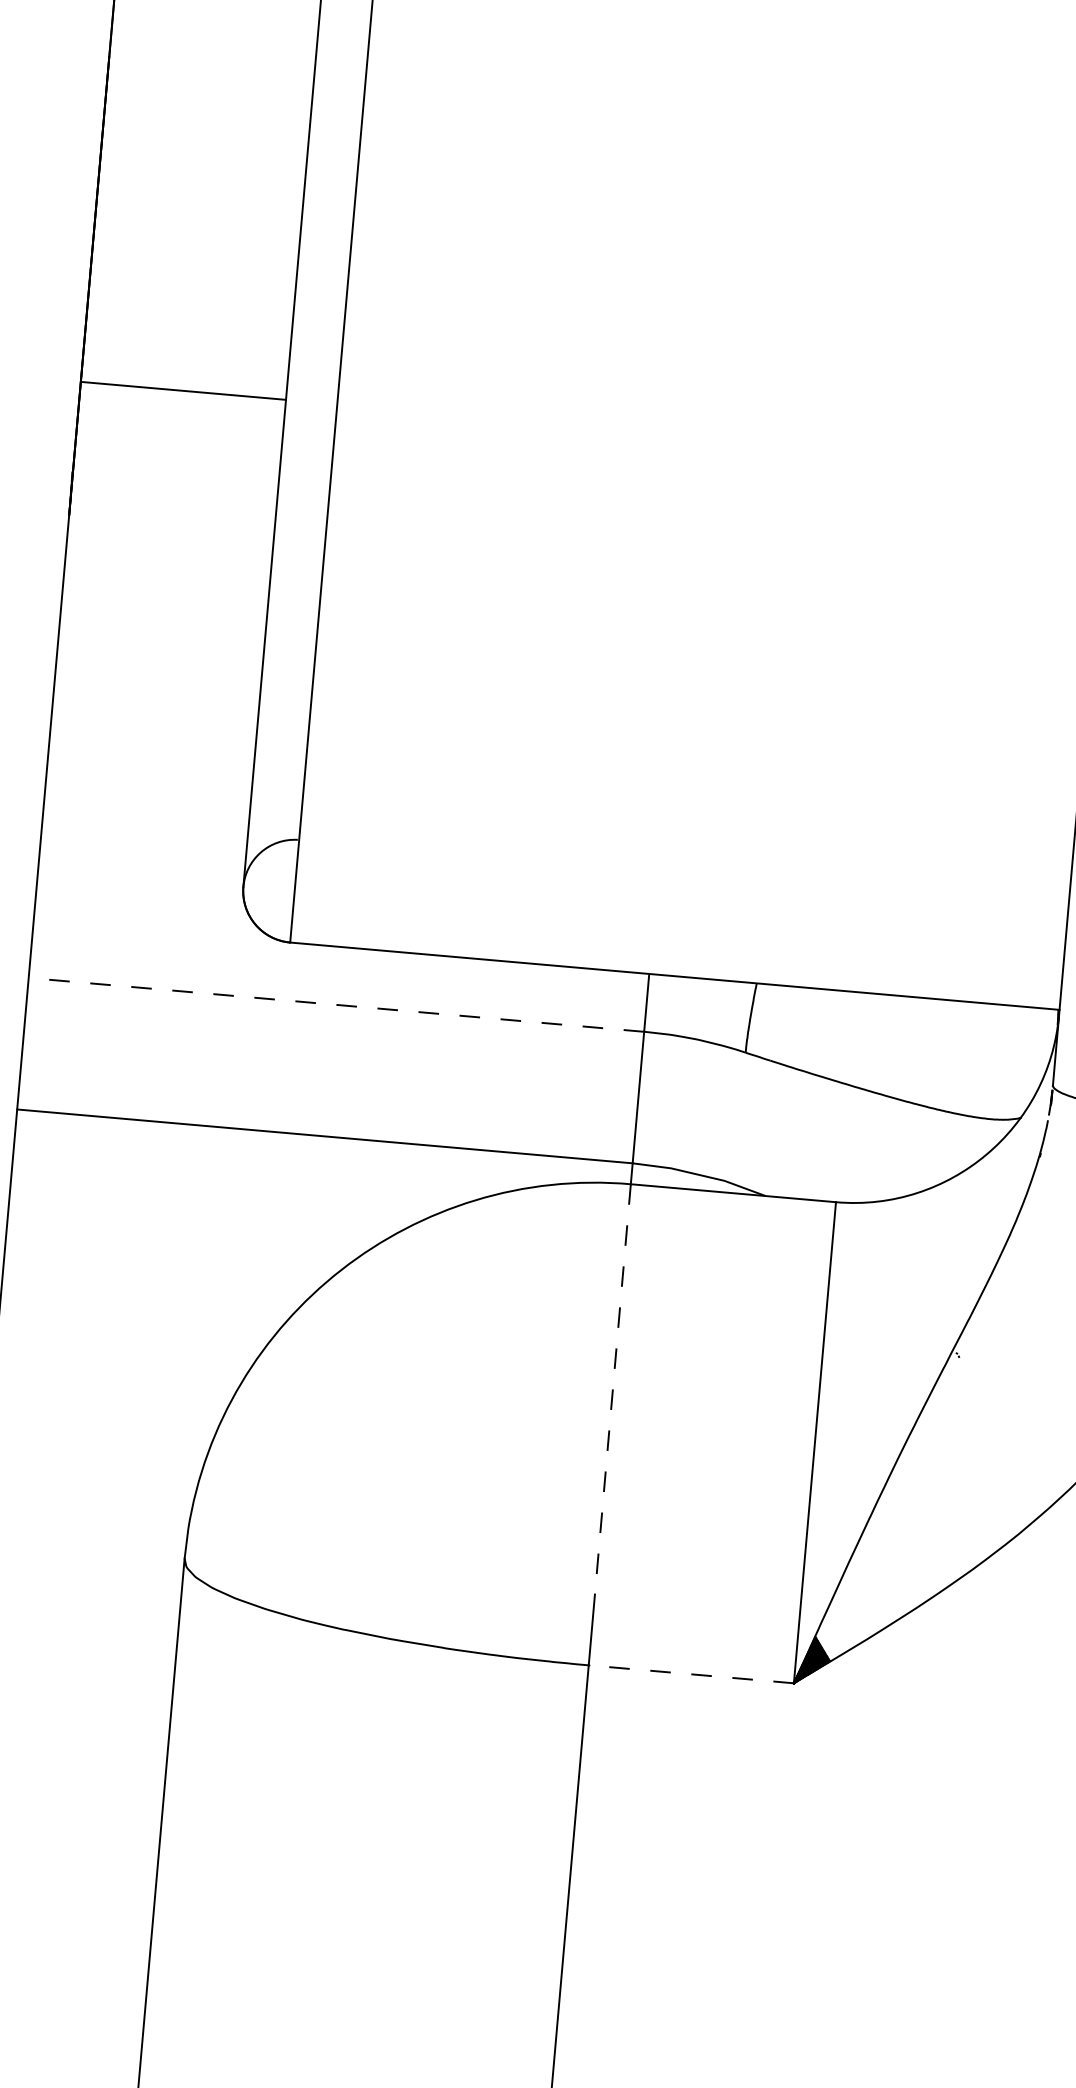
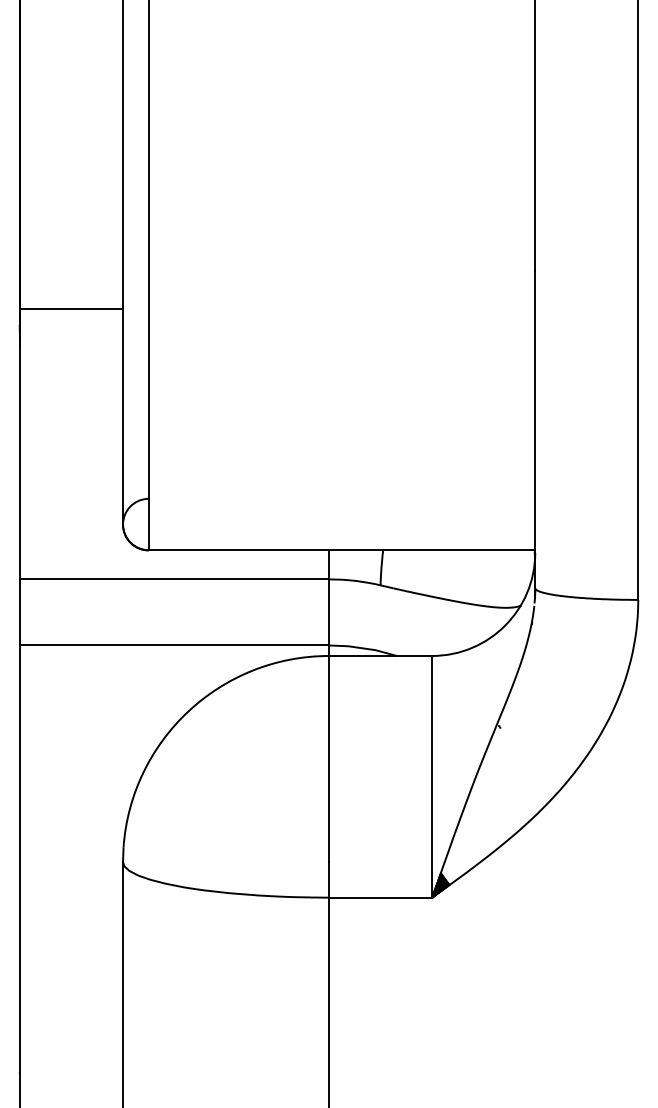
line: (183, 389) -> (71, 308), moved
line: (336, 1005) -> (174, 579), dashed -> solid
line: (613, 1390) -> (329, 759), dashed -> solid
line: (691, 1674) -> (380, 897), dashed -> solid

